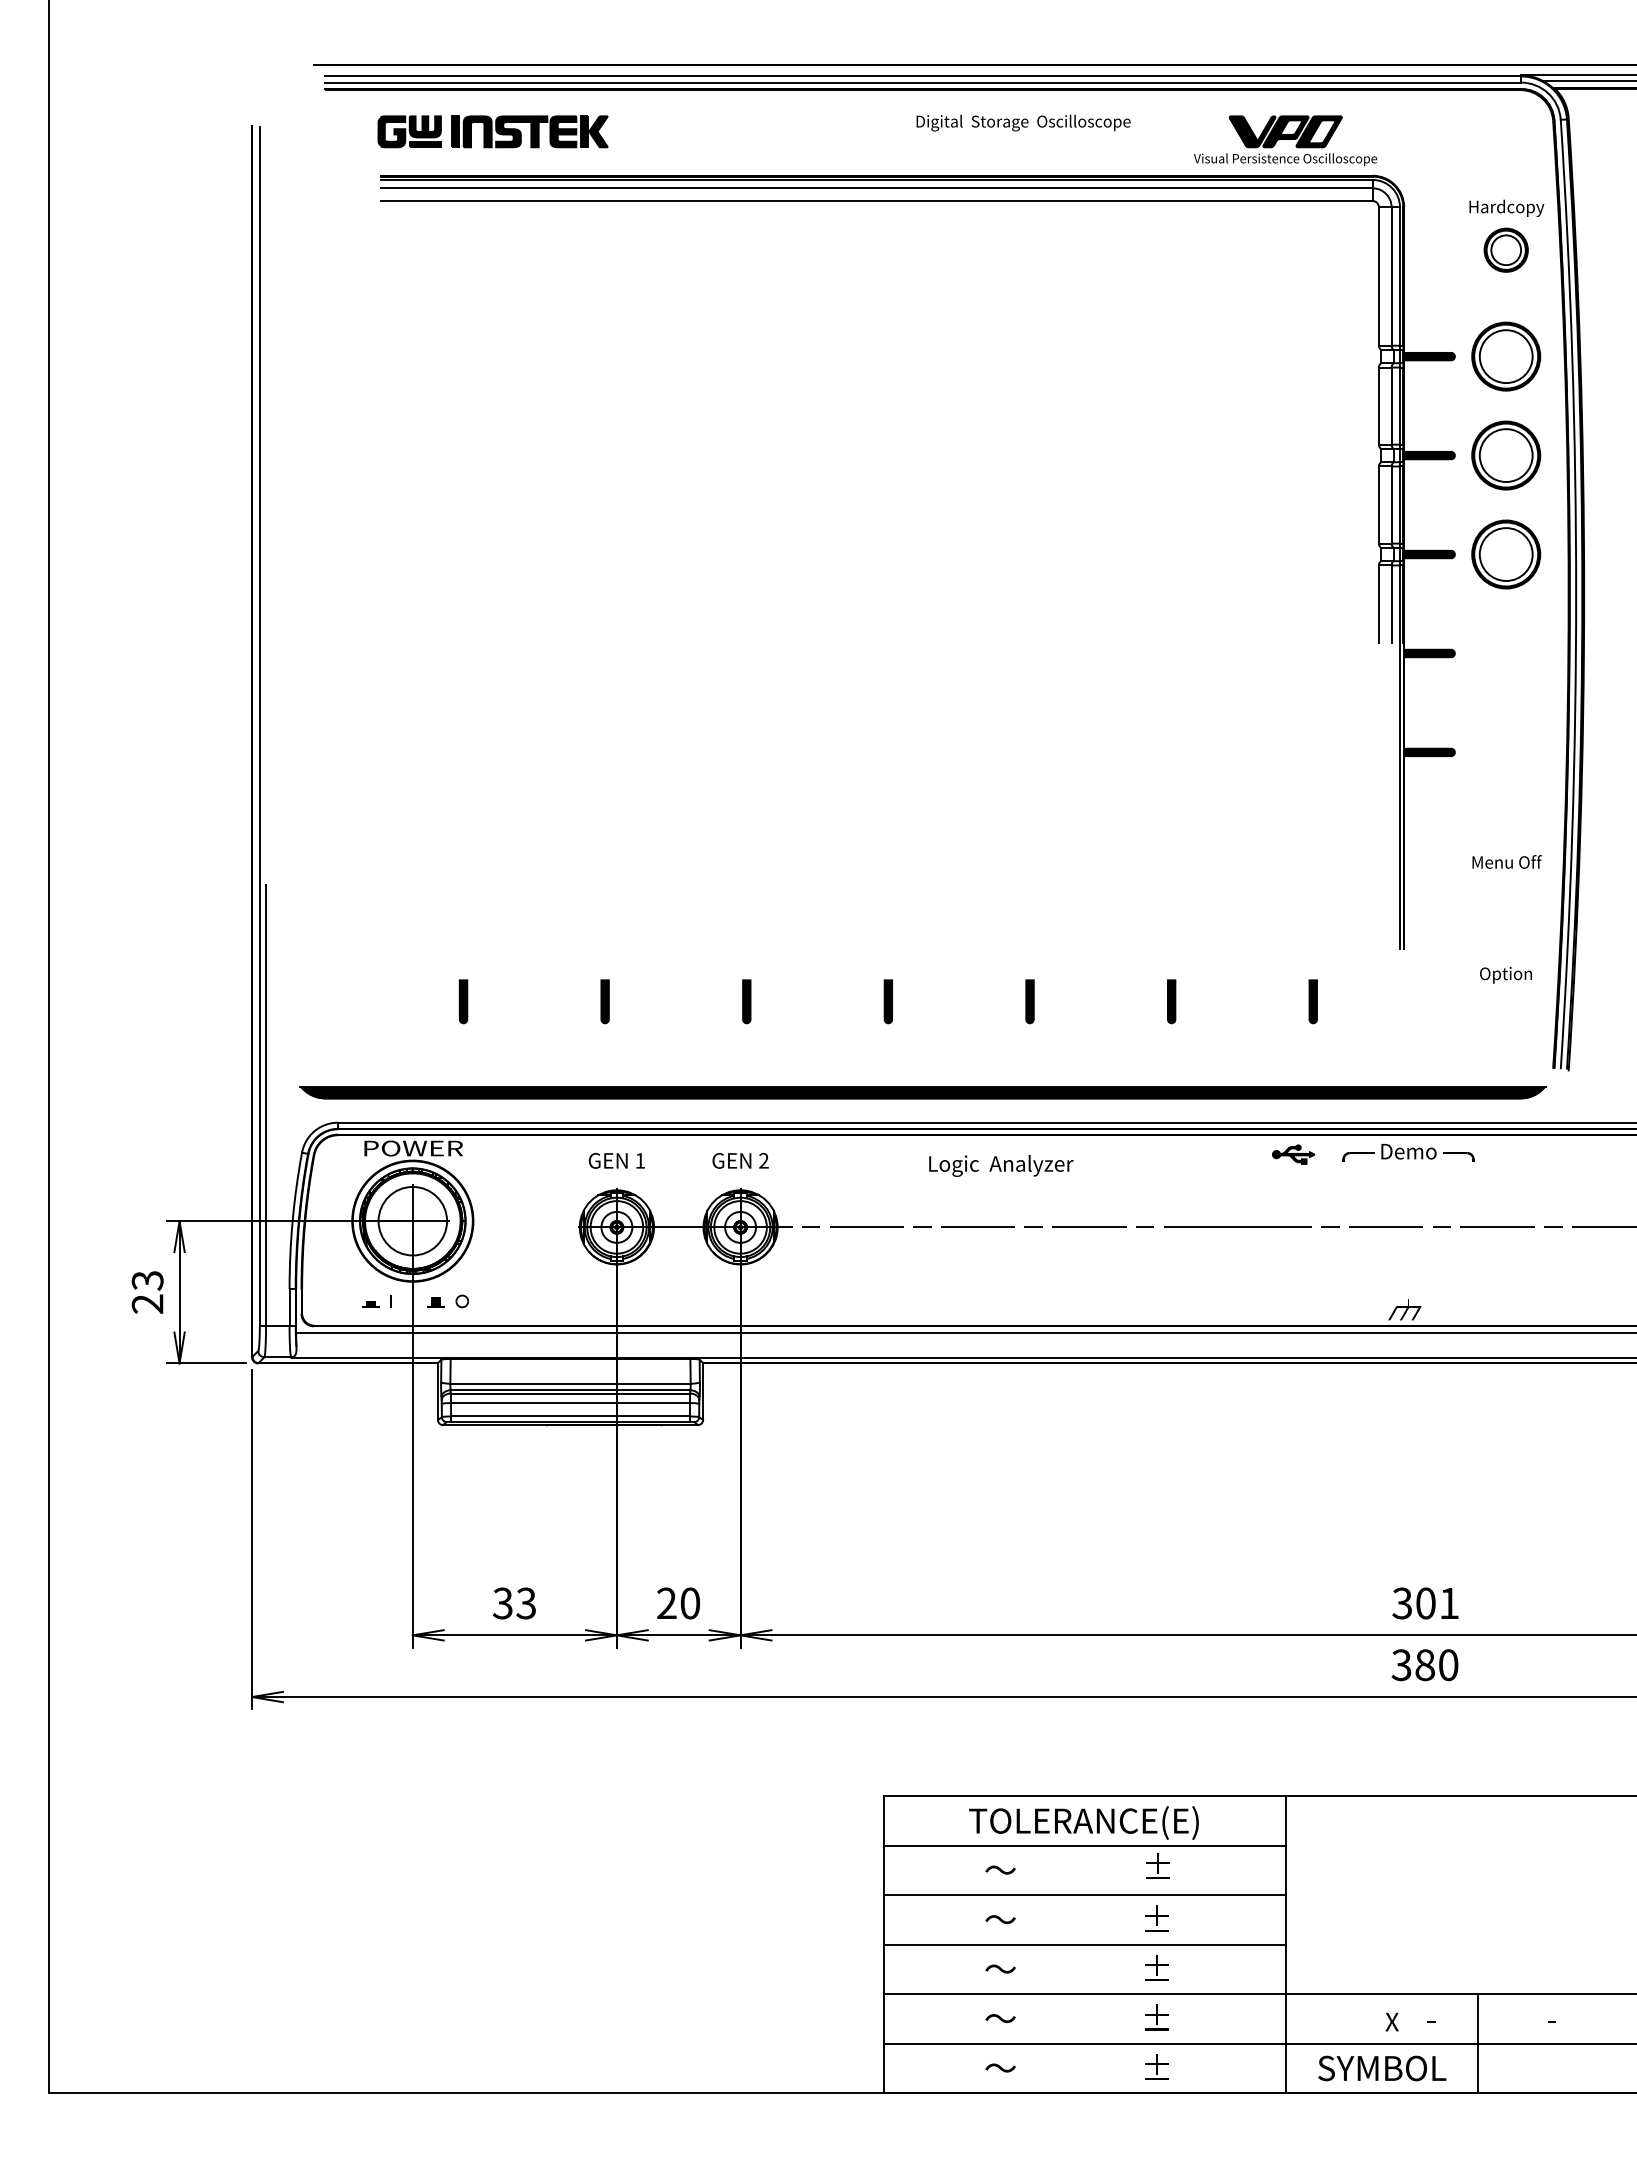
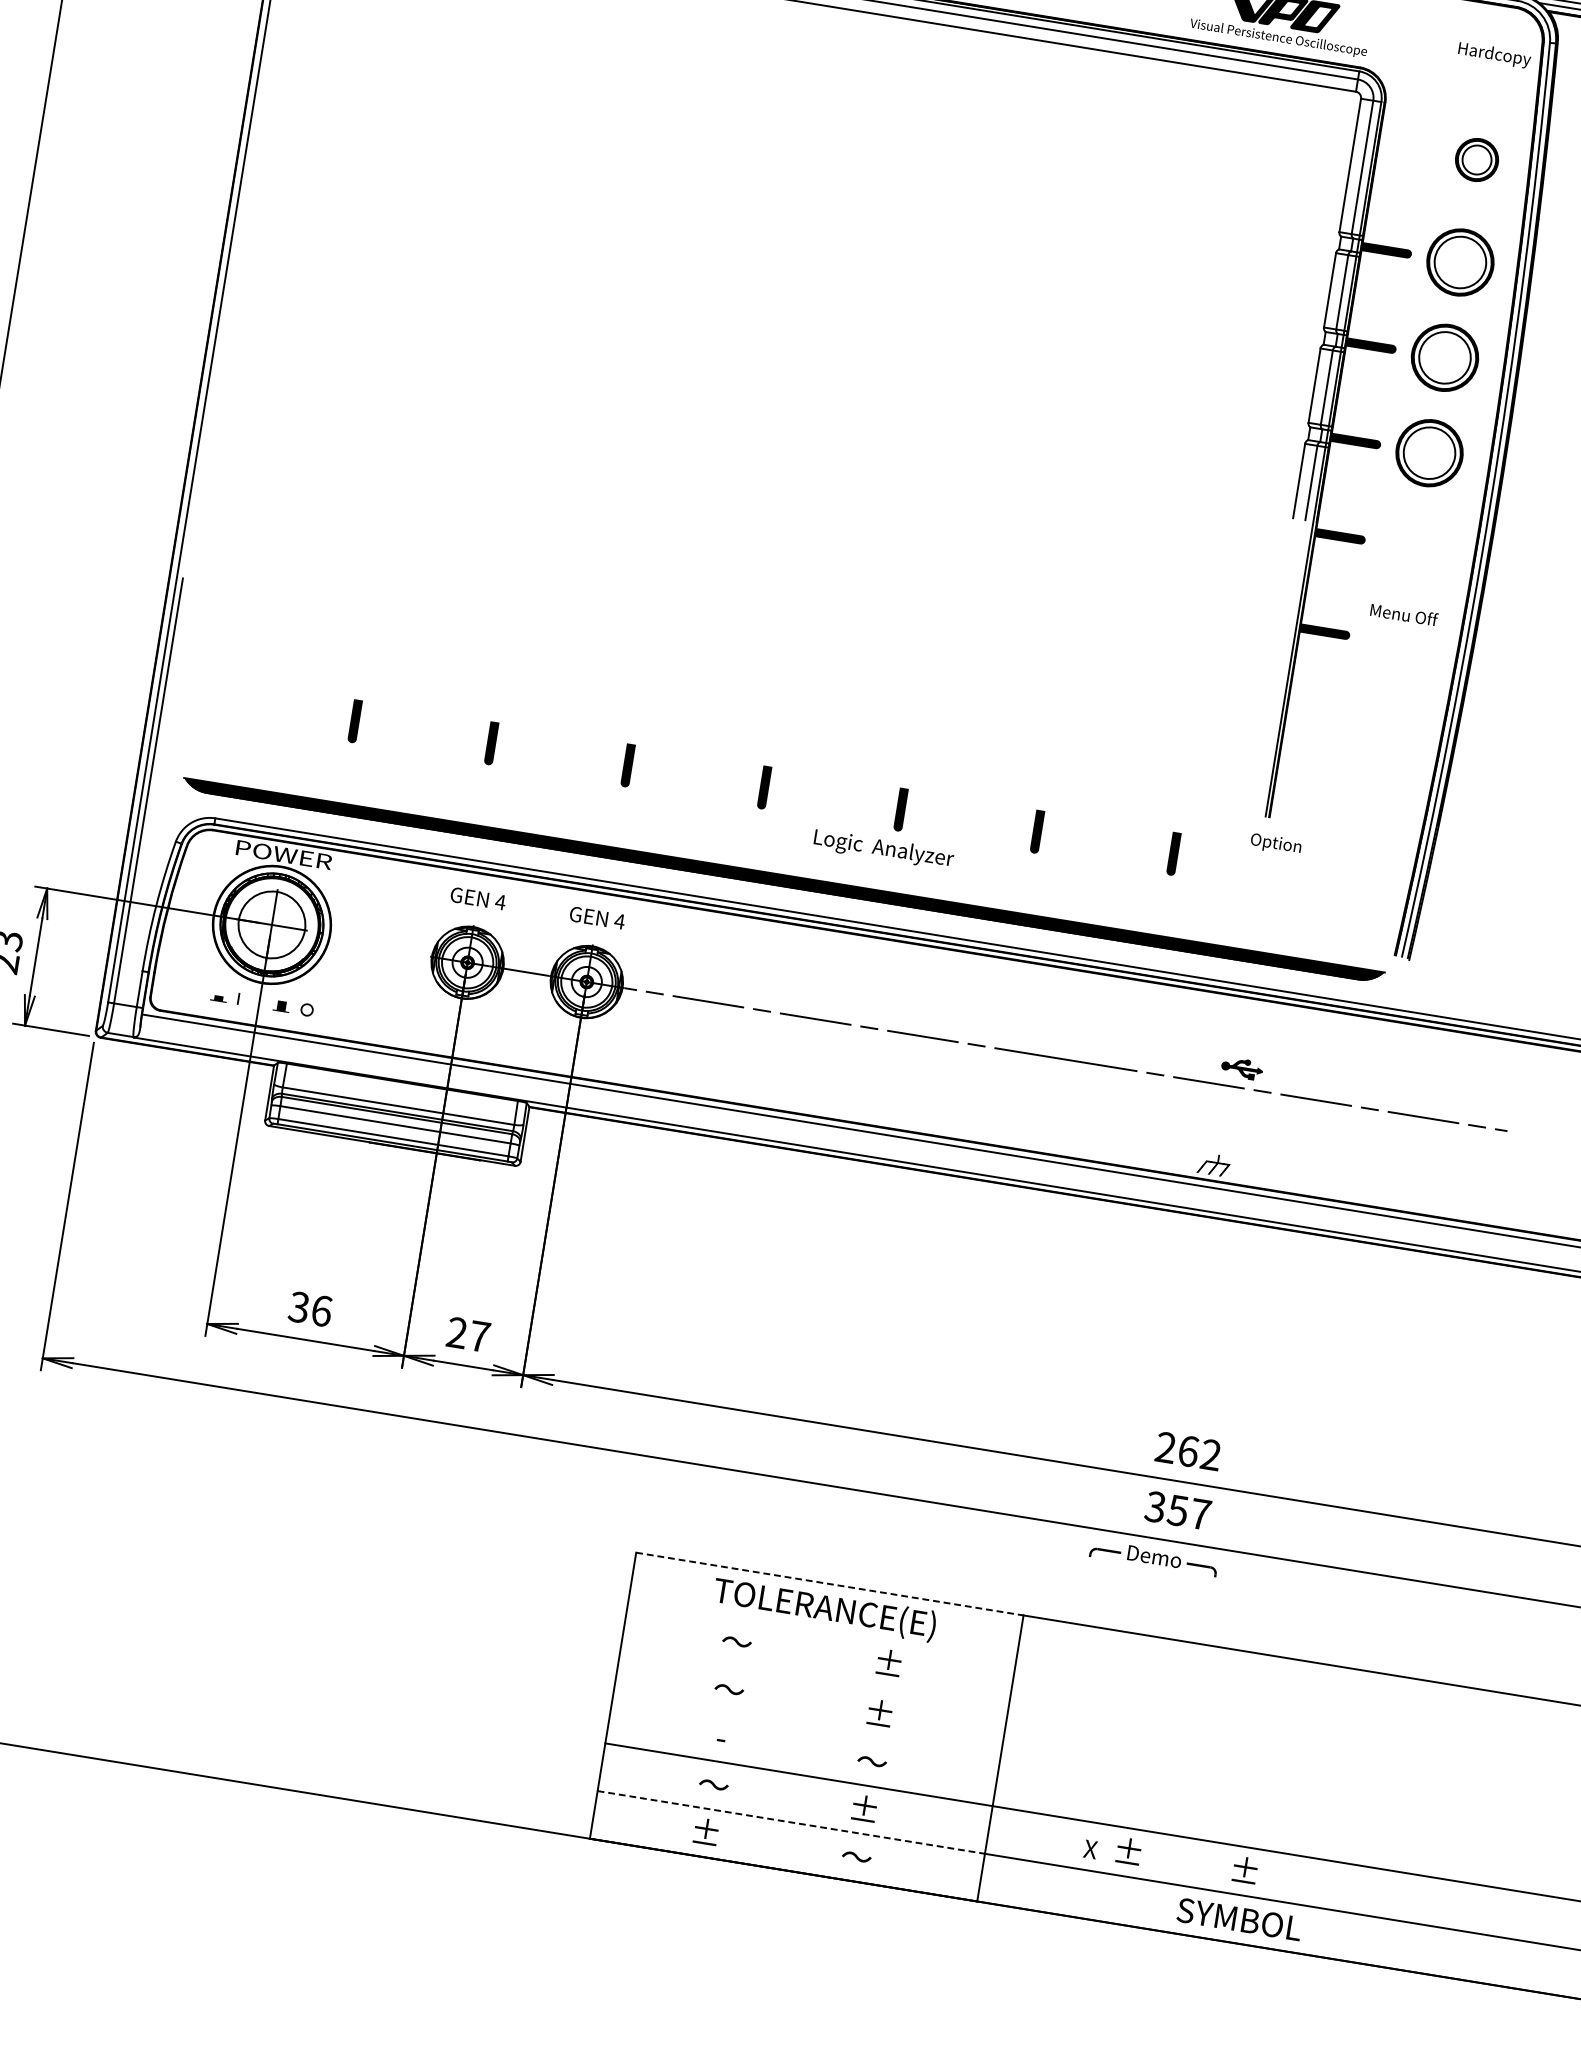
text: (1506, 207) -> (1494, 54), moved
text: (1506, 861) -> (1403, 614), moved
text: (1505, 975) -> (1275, 844), moved
text: (1408, 1152) -> (1154, 1557), moved
part: (1293, 1154) -> (1242, 1068), moved
text: (640, 1160) -> (500, 901), 1 -> 4
text: (763, 1160) -> (619, 921), 2 -> 4
text: (1001, 1165) -> (884, 849), moved
text: (526, 1603) -> (321, 1311), 33 -> 36
text: (690, 1603) -> (479, 1336), 20 -> 27
text: (1425, 1603) -> (1188, 1451), 301 -> 262
text: (1436, 1665) -> (1188, 1512), 380 -> 357
line: (1085, 1796) -> (830, 1584), solid -> dashed
line: (1085, 1845) -> (822, 1631), removed
line: (1085, 1895) -> (814, 1679), removed
line: (1085, 1944) -> (807, 1726), removed
text: (1156, 1967) -> (872, 1760), ± -> ～
text: (1000, 1968) -> (721, 1736), ～ -> -
text: (1431, 2017) -> (1129, 1851), - -> ±
text: (1551, 2017) -> (1244, 1869), - -> ±
line: (1085, 2043) -> (791, 1822), solid -> dashed
line: (1477, 2043) -> (1169, 1883), removed
text: (1000, 2066) -> (706, 1831), ～ -> ±
text: (1156, 2066) -> (856, 1855), ± -> ～
text: (1382, 2068) -> (1239, 1919), moved

